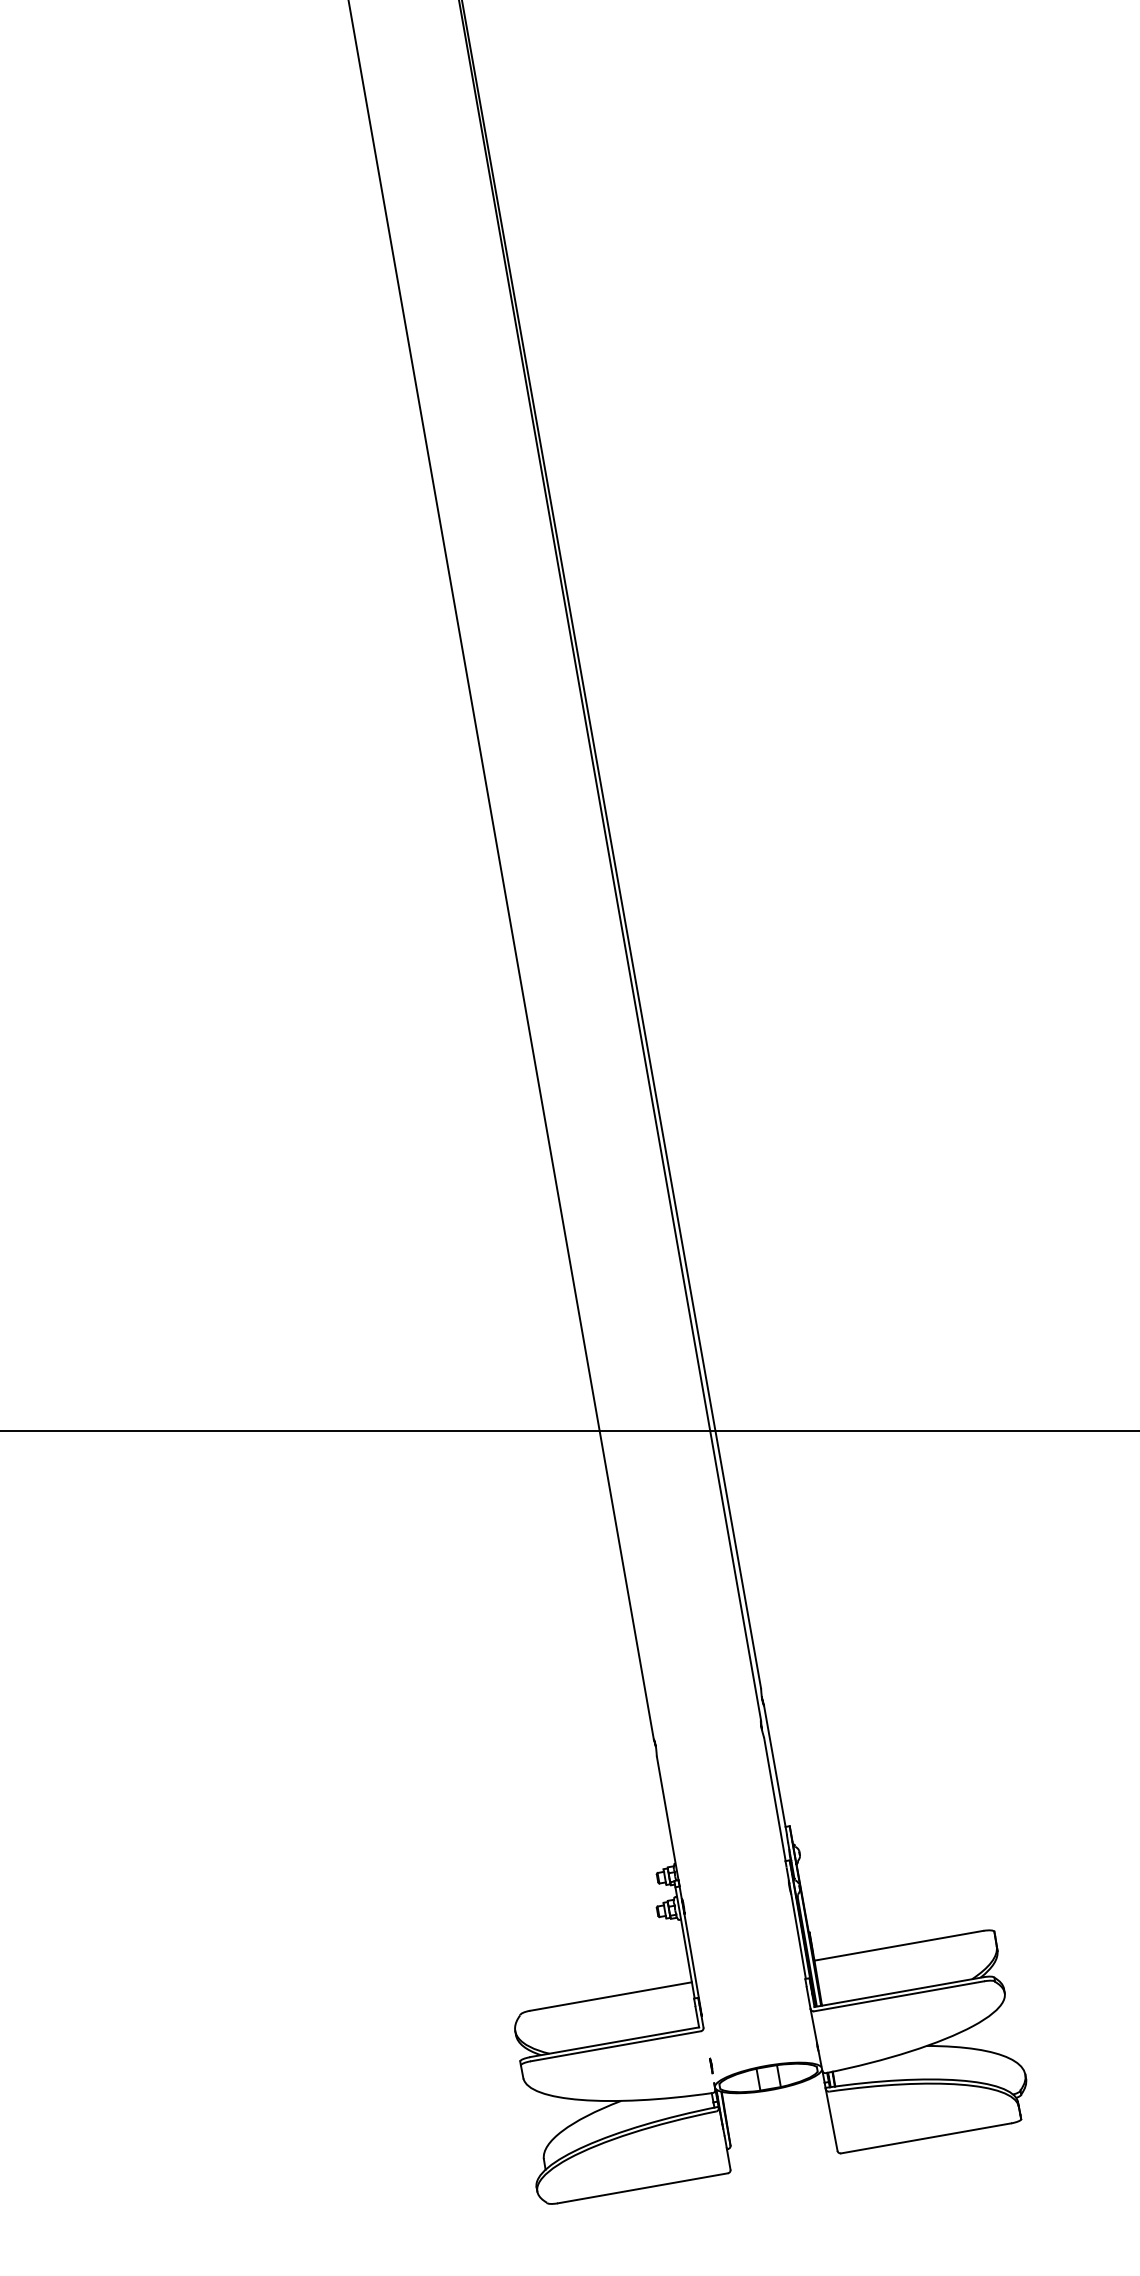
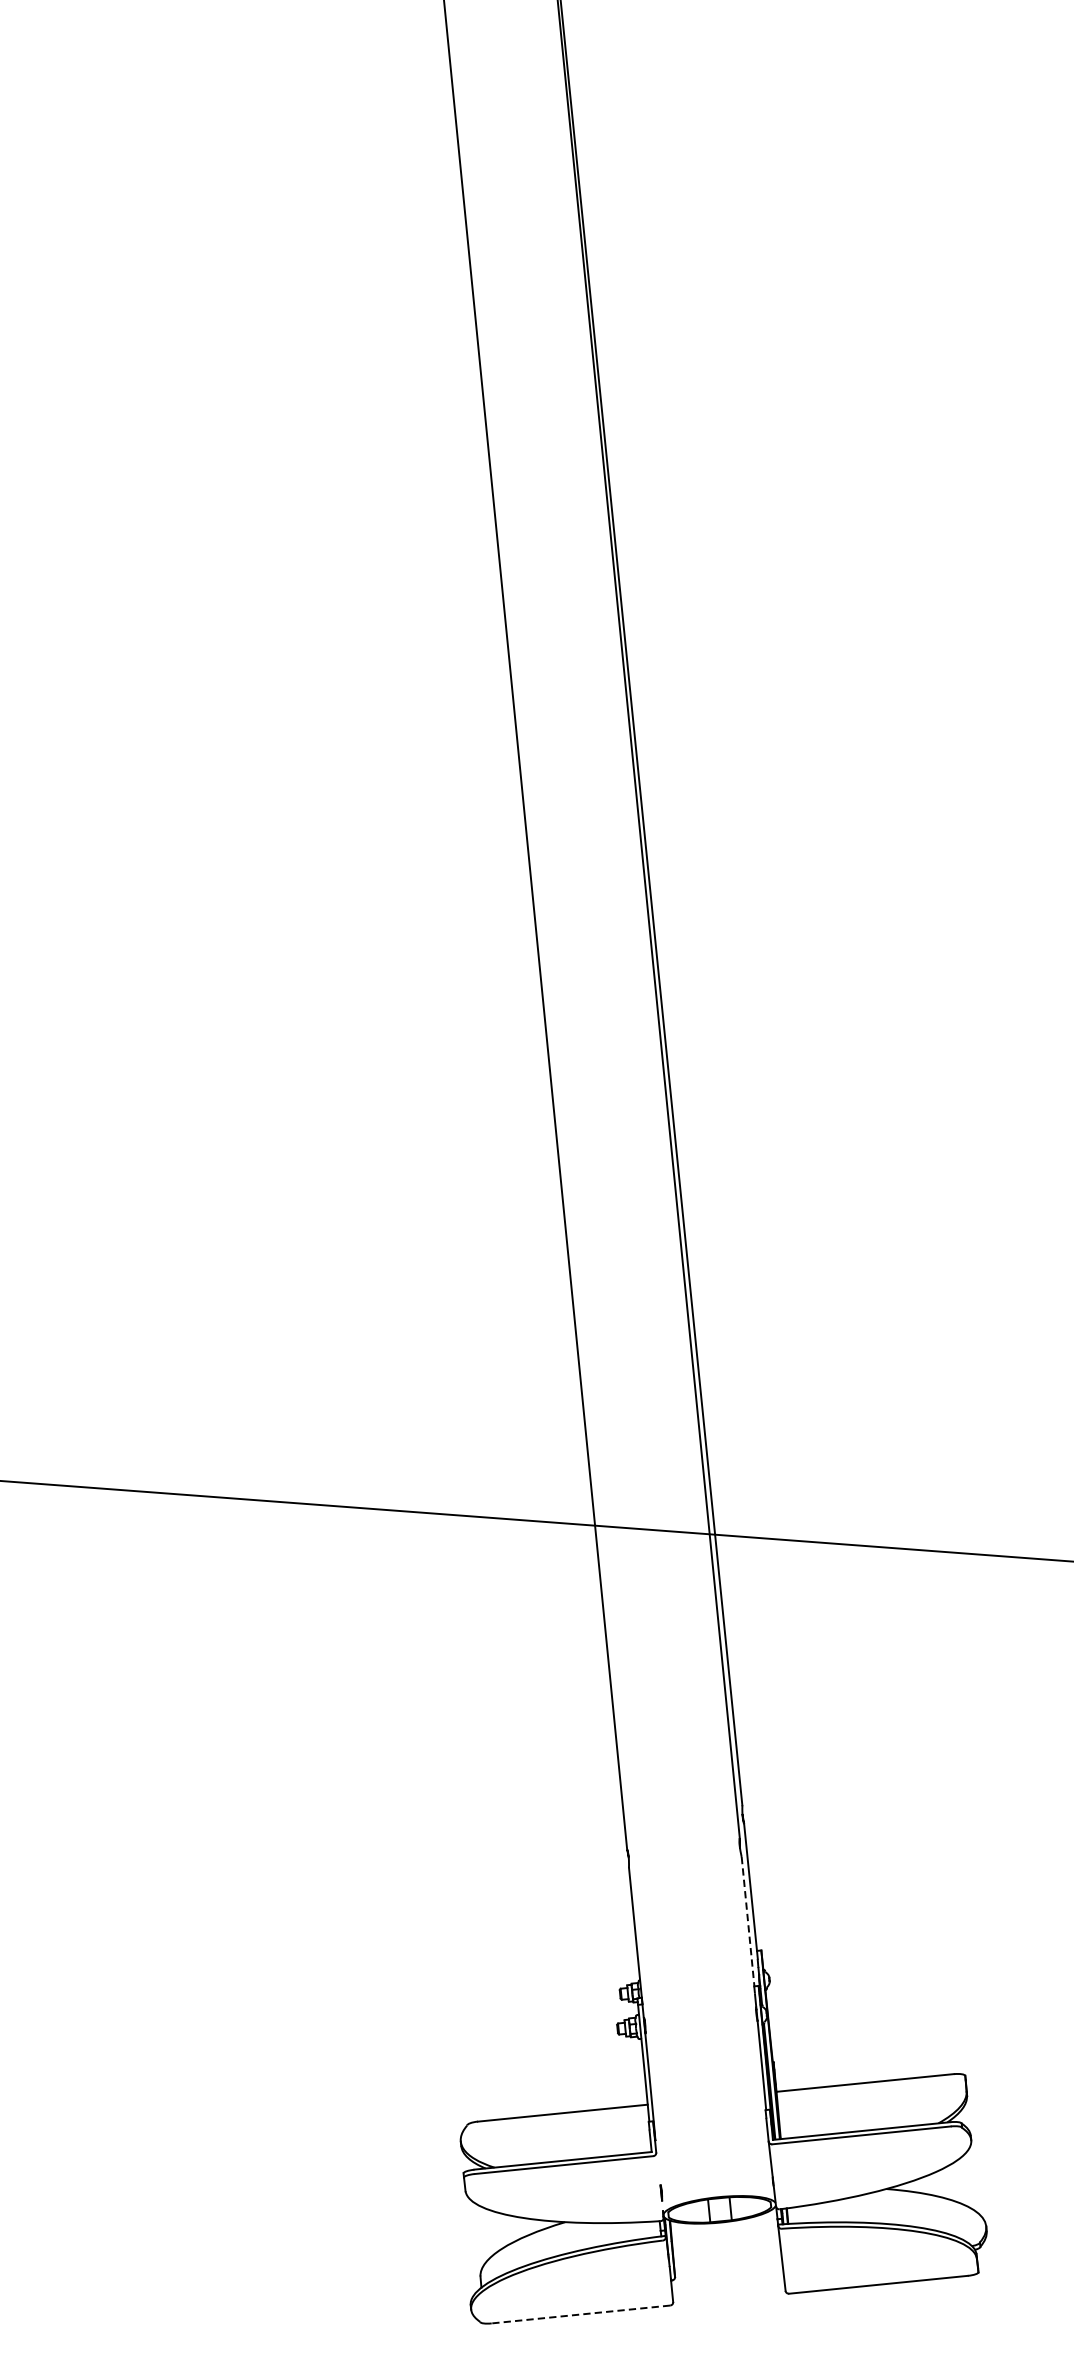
line: (774, 1799) -> (747, 1921), solid -> dashed
line: (642, 2188) -> (580, 2314), solid -> dashed

